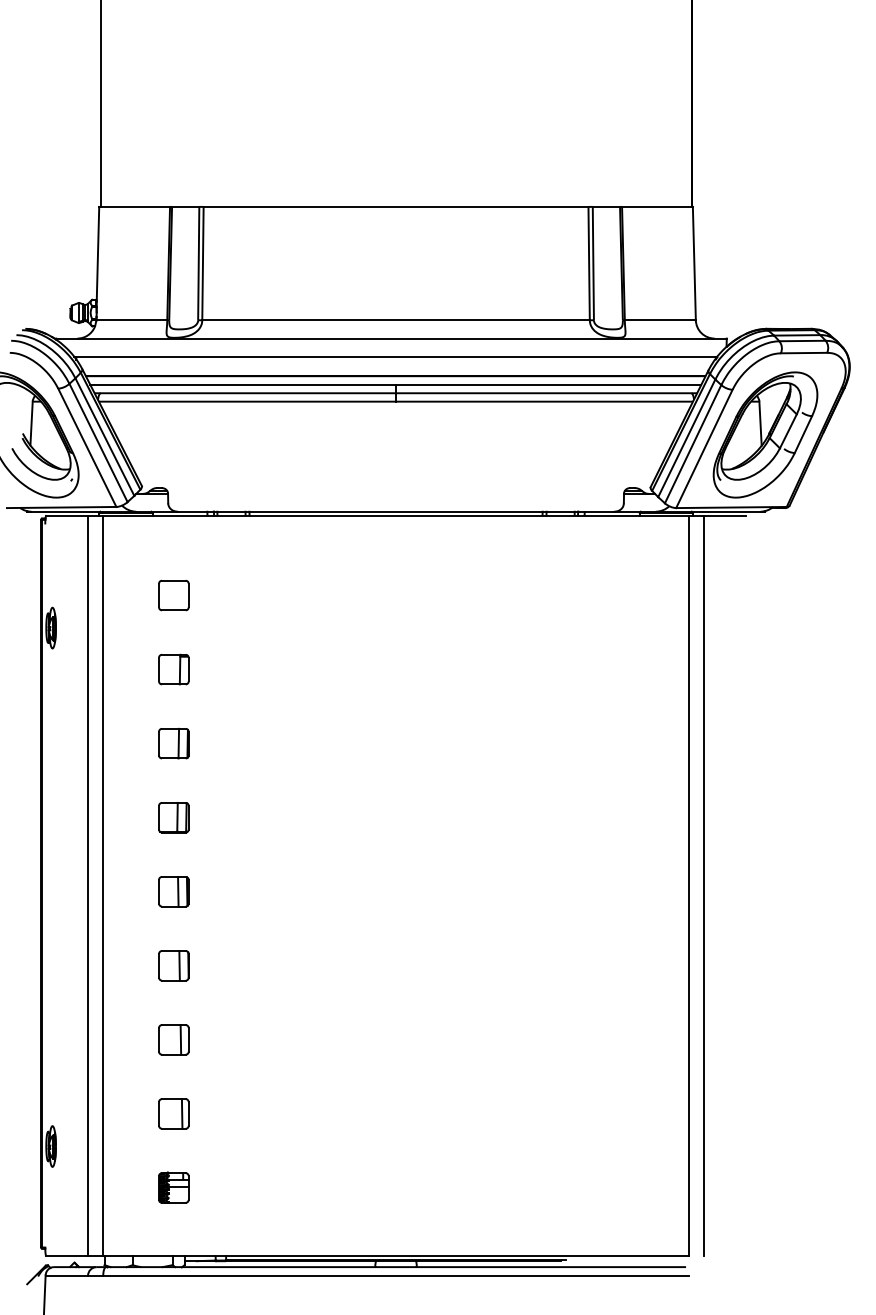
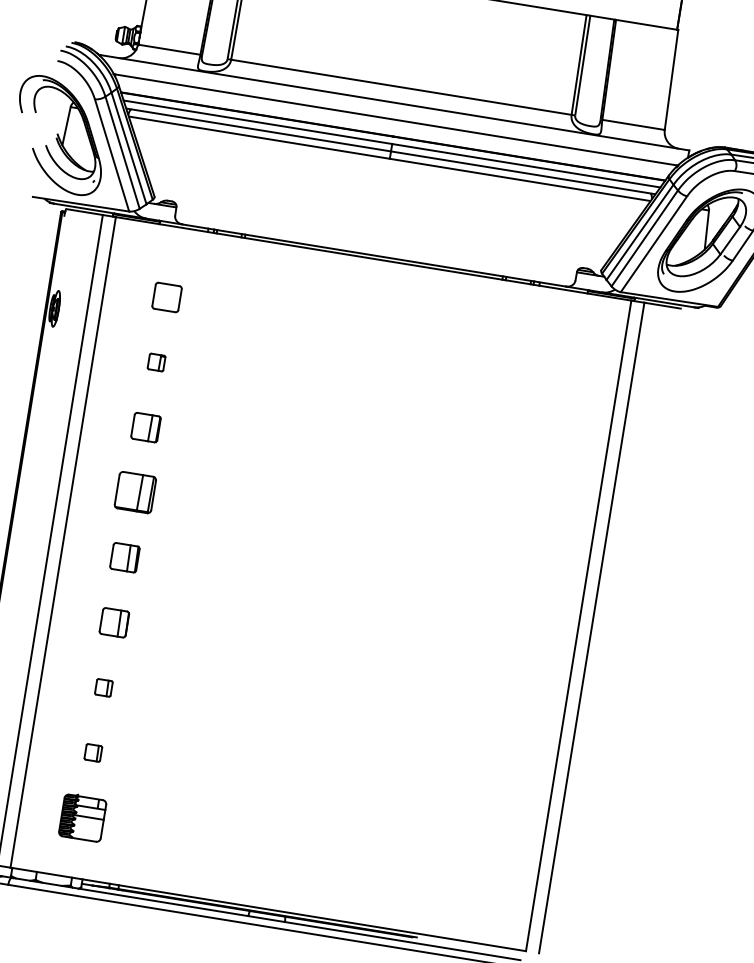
part: (173, 669) -> (156, 362), size x0.6
part: (173, 817) -> (135, 492), size x1.4
part: (173, 1039) -> (103, 687), size x0.6
part: (173, 1113) -> (93, 752), size x0.6
part: (173, 1187) -> (82, 817), size x1.6

